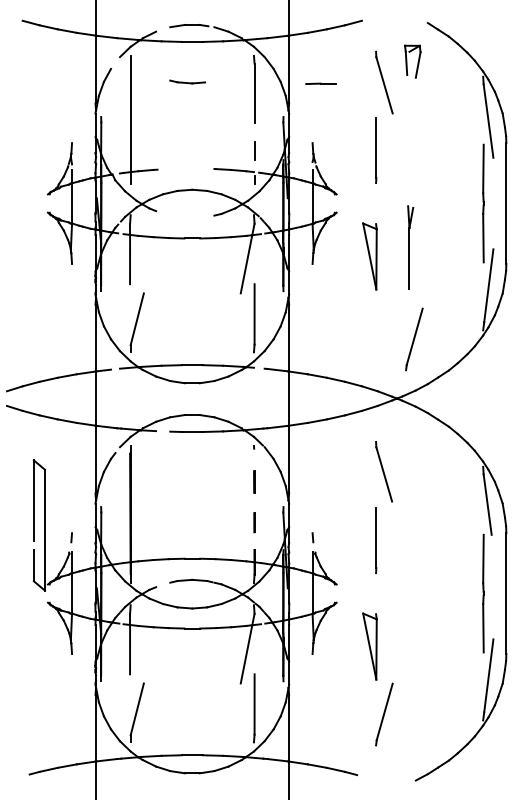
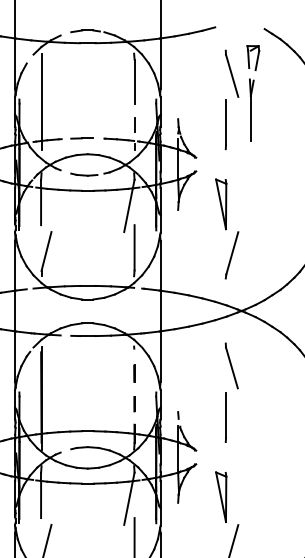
part: (187, 81) -> (84, 174), moved
line: (320, 83) -> (81, 138), moved
part: (410, 247) -> (251, 110), moved
line: (414, 339) -> (232, 255), moved

